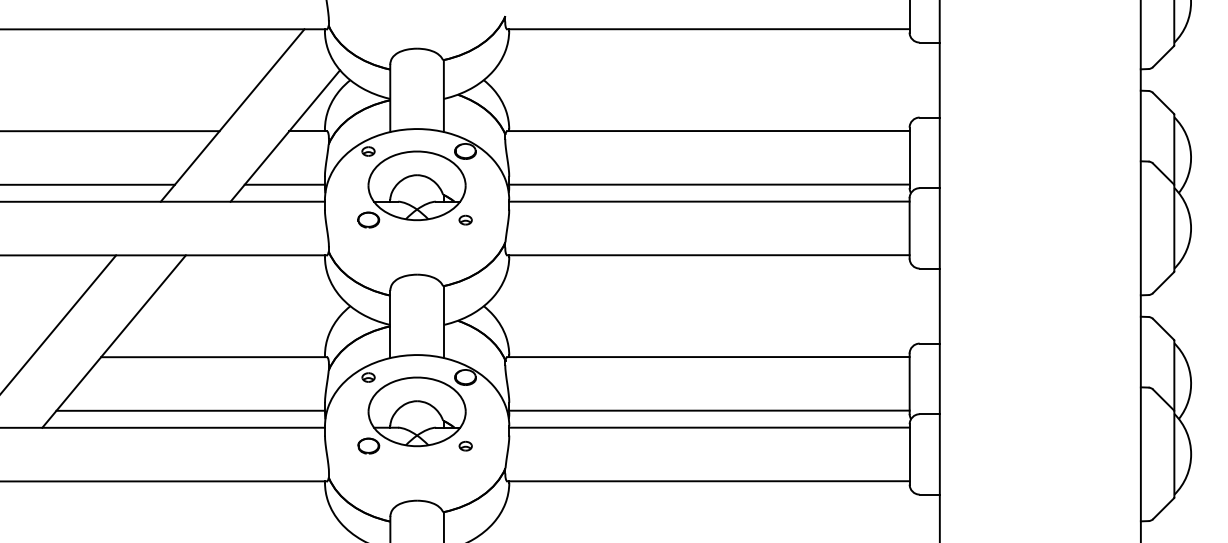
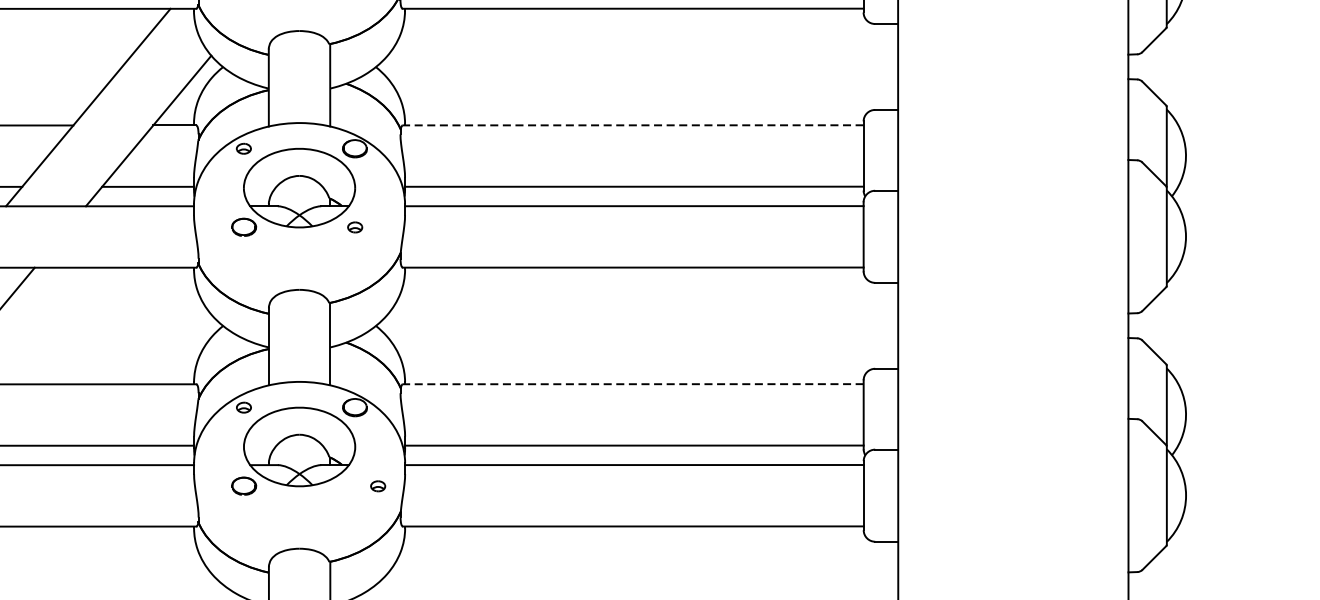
line: (707, 131) -> (632, 125), solid -> dashed
line: (707, 357) -> (632, 384), solid -> dashed
part: (465, 446) -> (377, 486), moved

